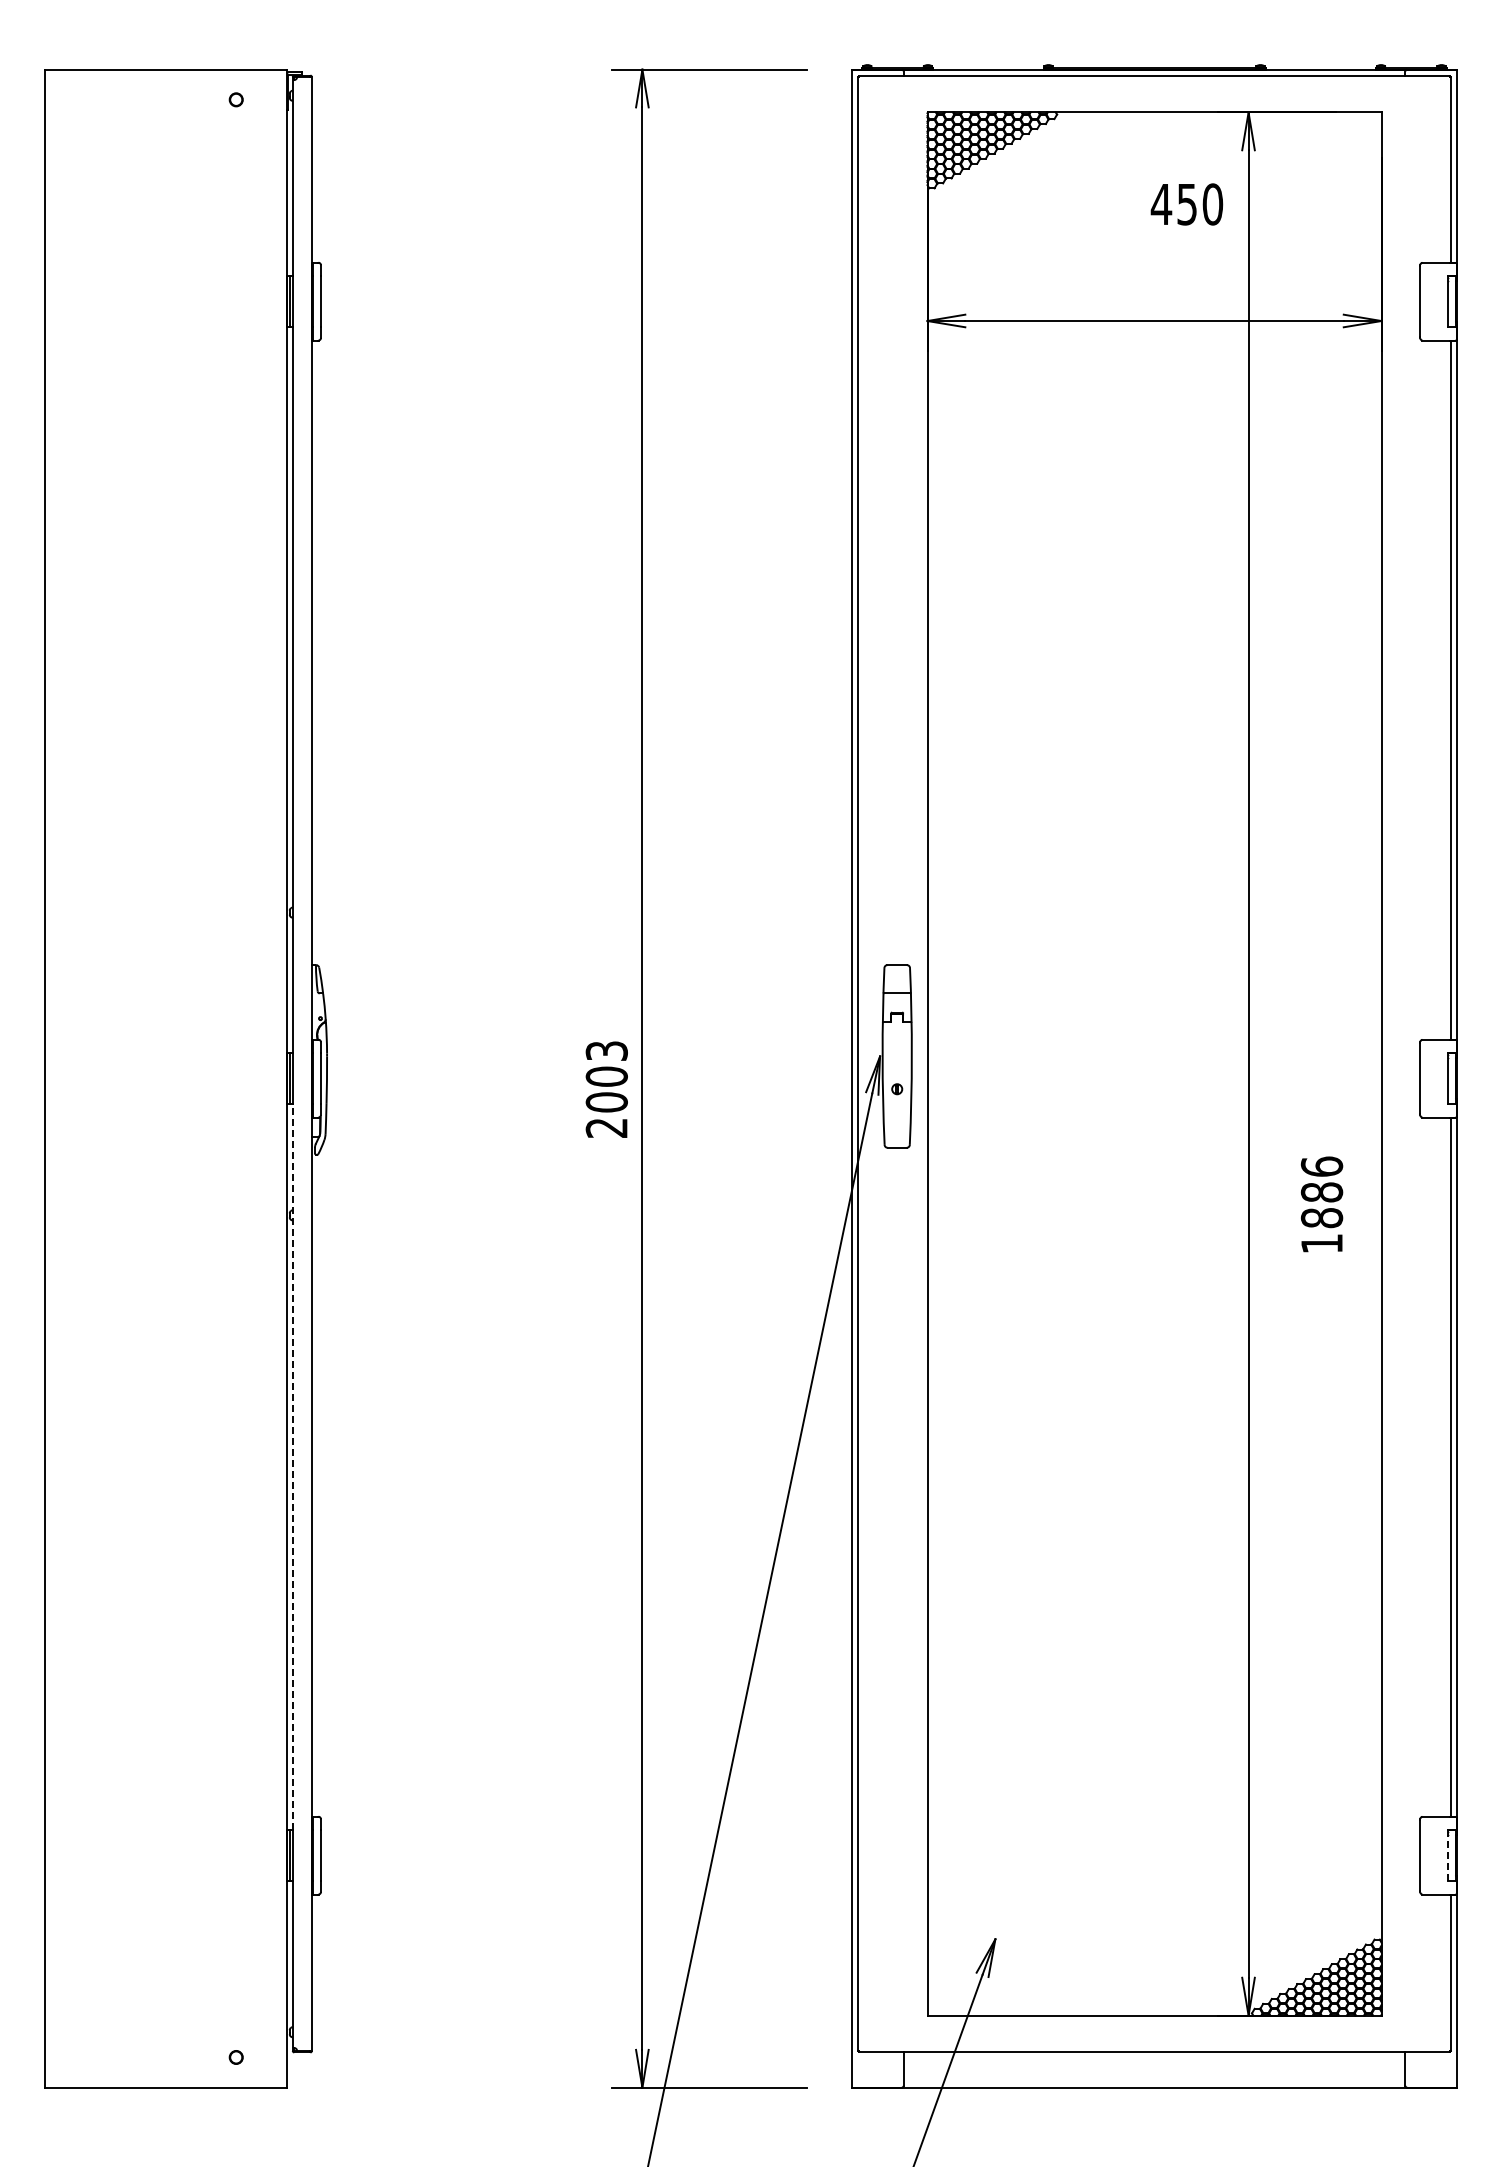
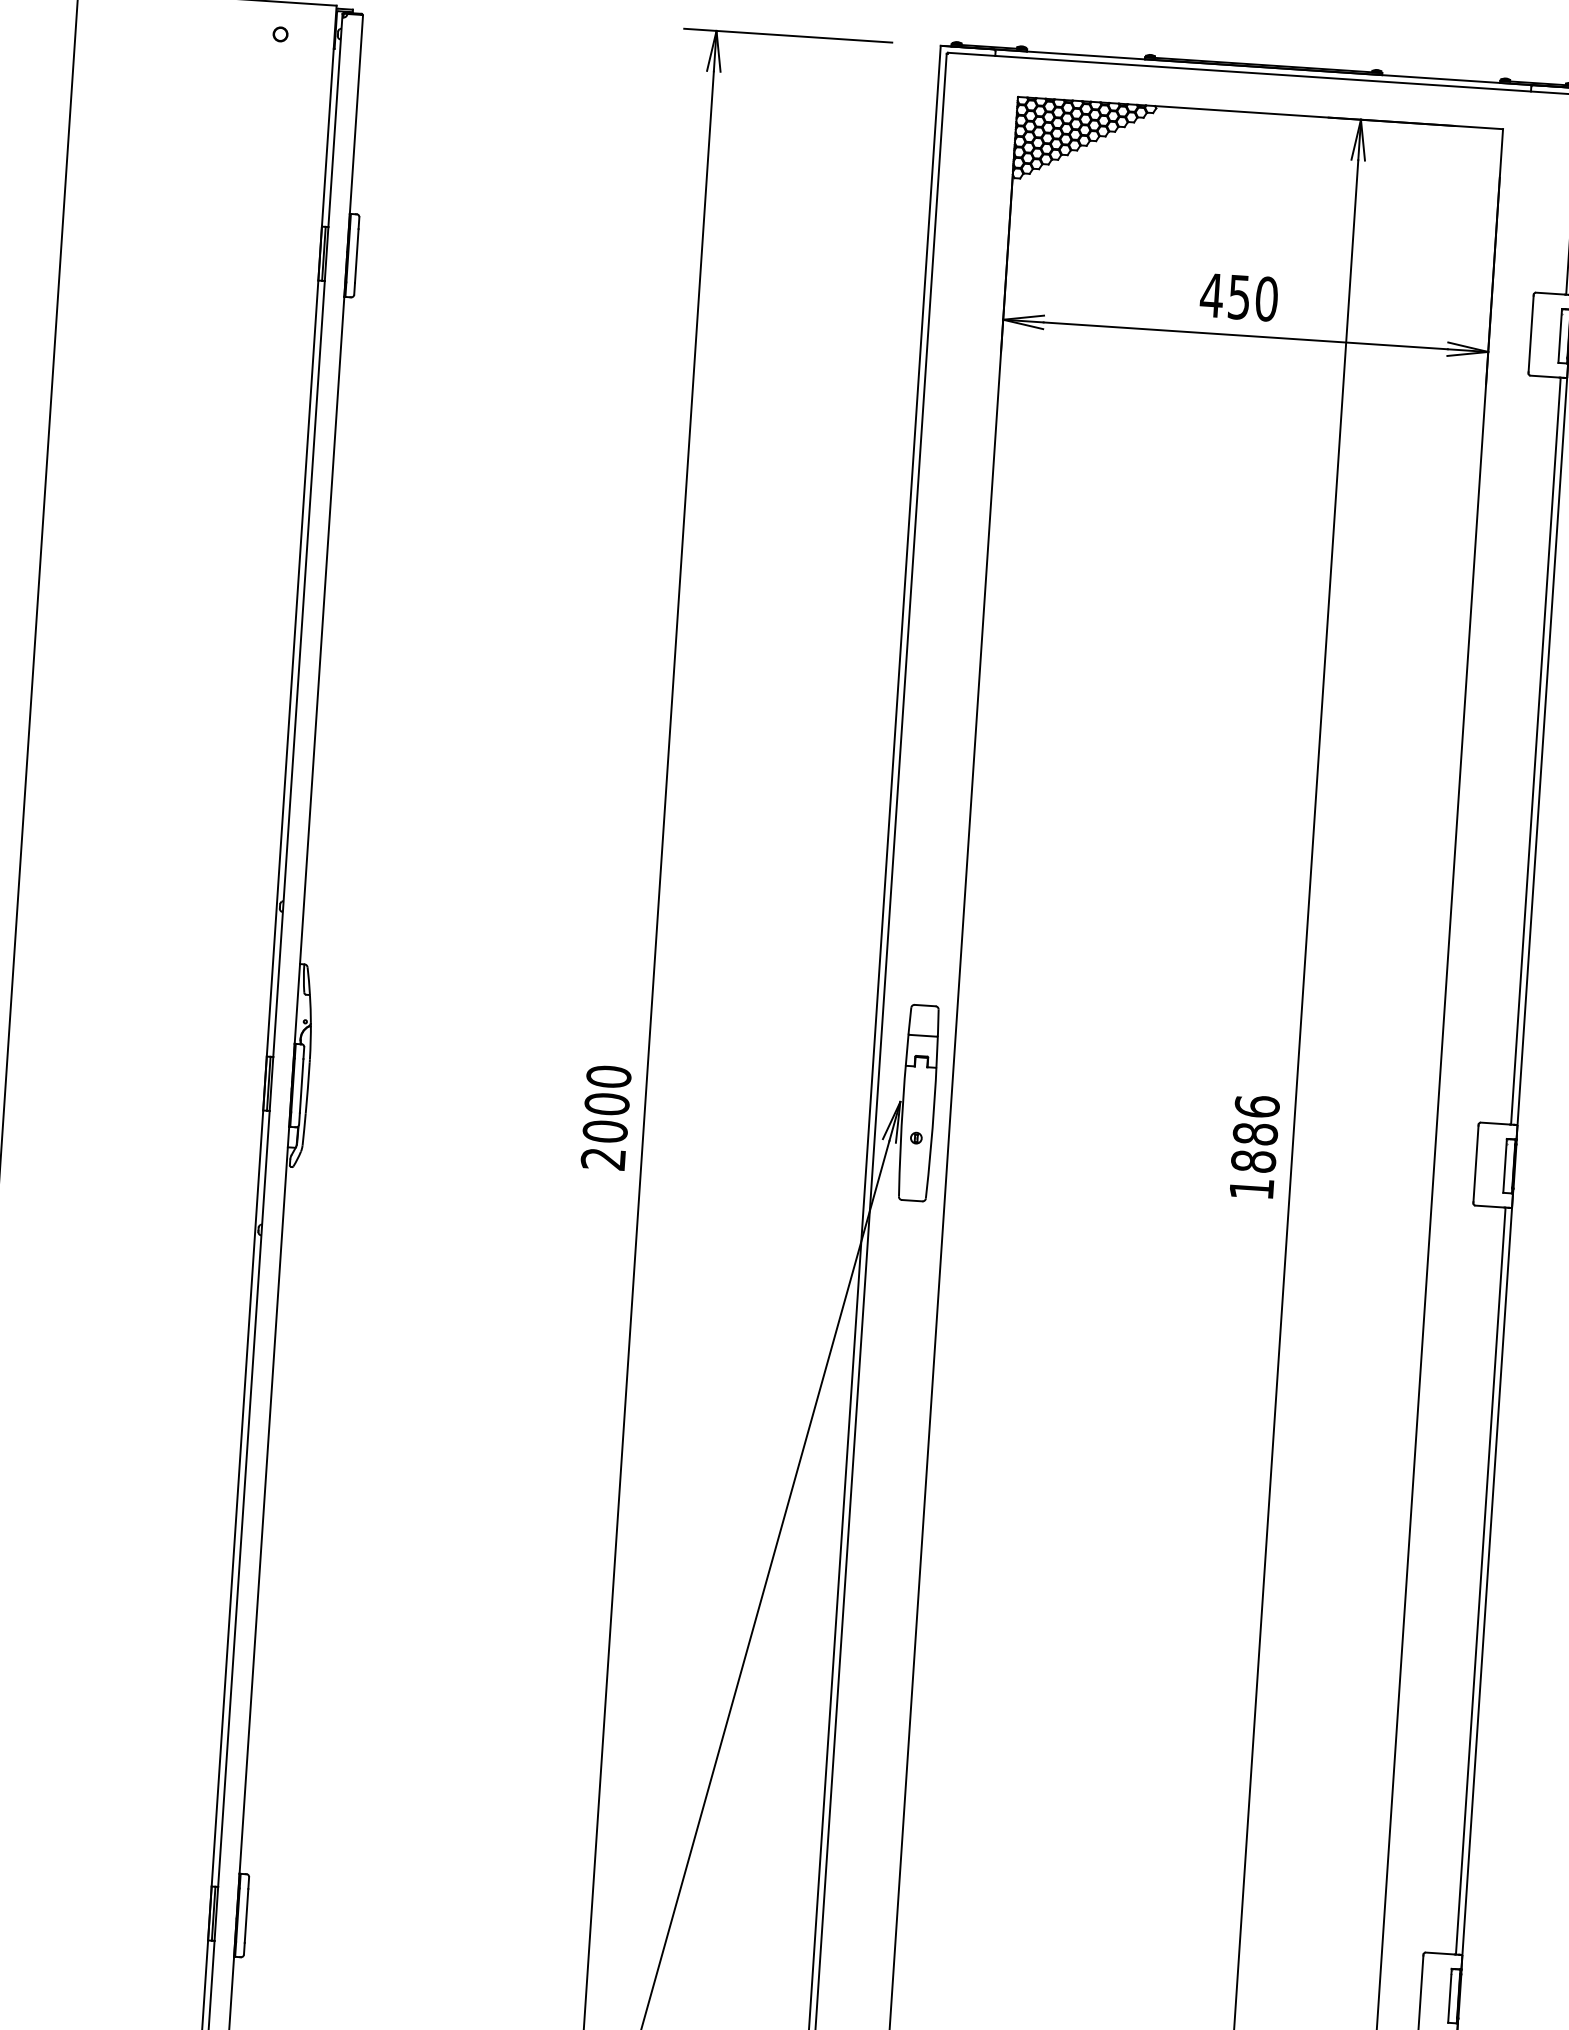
text: (1186, 204) -> (1238, 297), moved
text: (606, 1051) -> (608, 1077), 2003 -> 2000
text: (1321, 1204) -> (1254, 1146), moved
line: (292, 1466) -> (243, 1498), dashed -> solid
line: (1447, 1856) -> (1449, 1996), dashed -> solid

